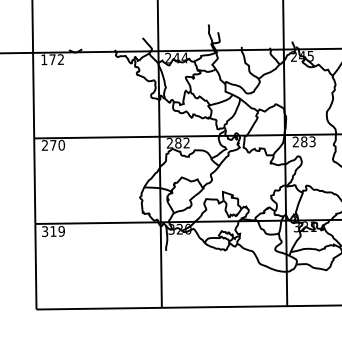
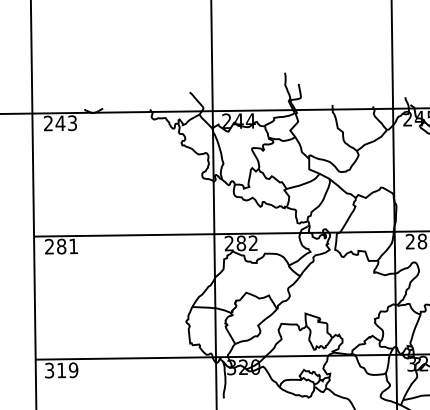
text: (52, 59) -> (60, 123), 172 -> 243
text: (57, 144) -> (67, 245), 270 -> 281

